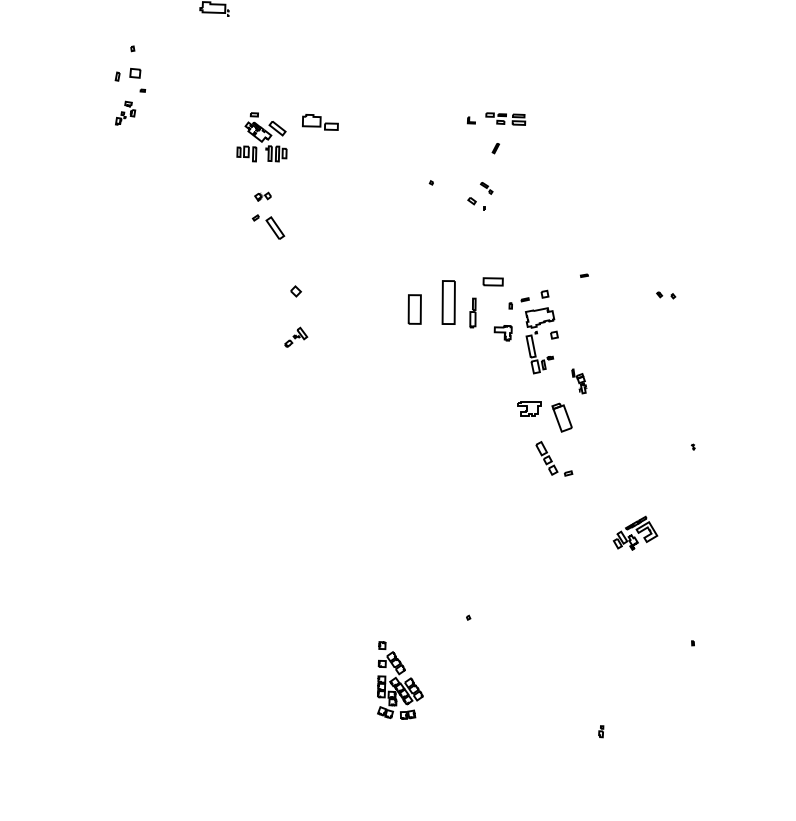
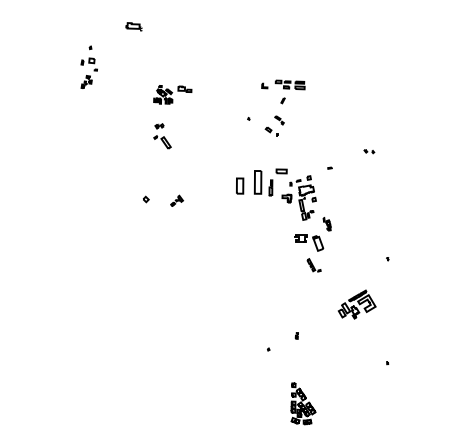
part: (496, 119) -> (283, 85), size x1.4
part: (287, 136) -> (172, 94), size x0.7
part: (479, 195) -> (274, 125), size x1.4
part: (296, 291) -> (146, 199), moved
part: (666, 295) -> (369, 151), moved
part: (553, 459) -> (313, 265), size x0.7
part: (634, 532) -> (356, 304), size x1.6
part: (400, 679) -> (303, 403), moved
part: (600, 730) -> (296, 335), moved

